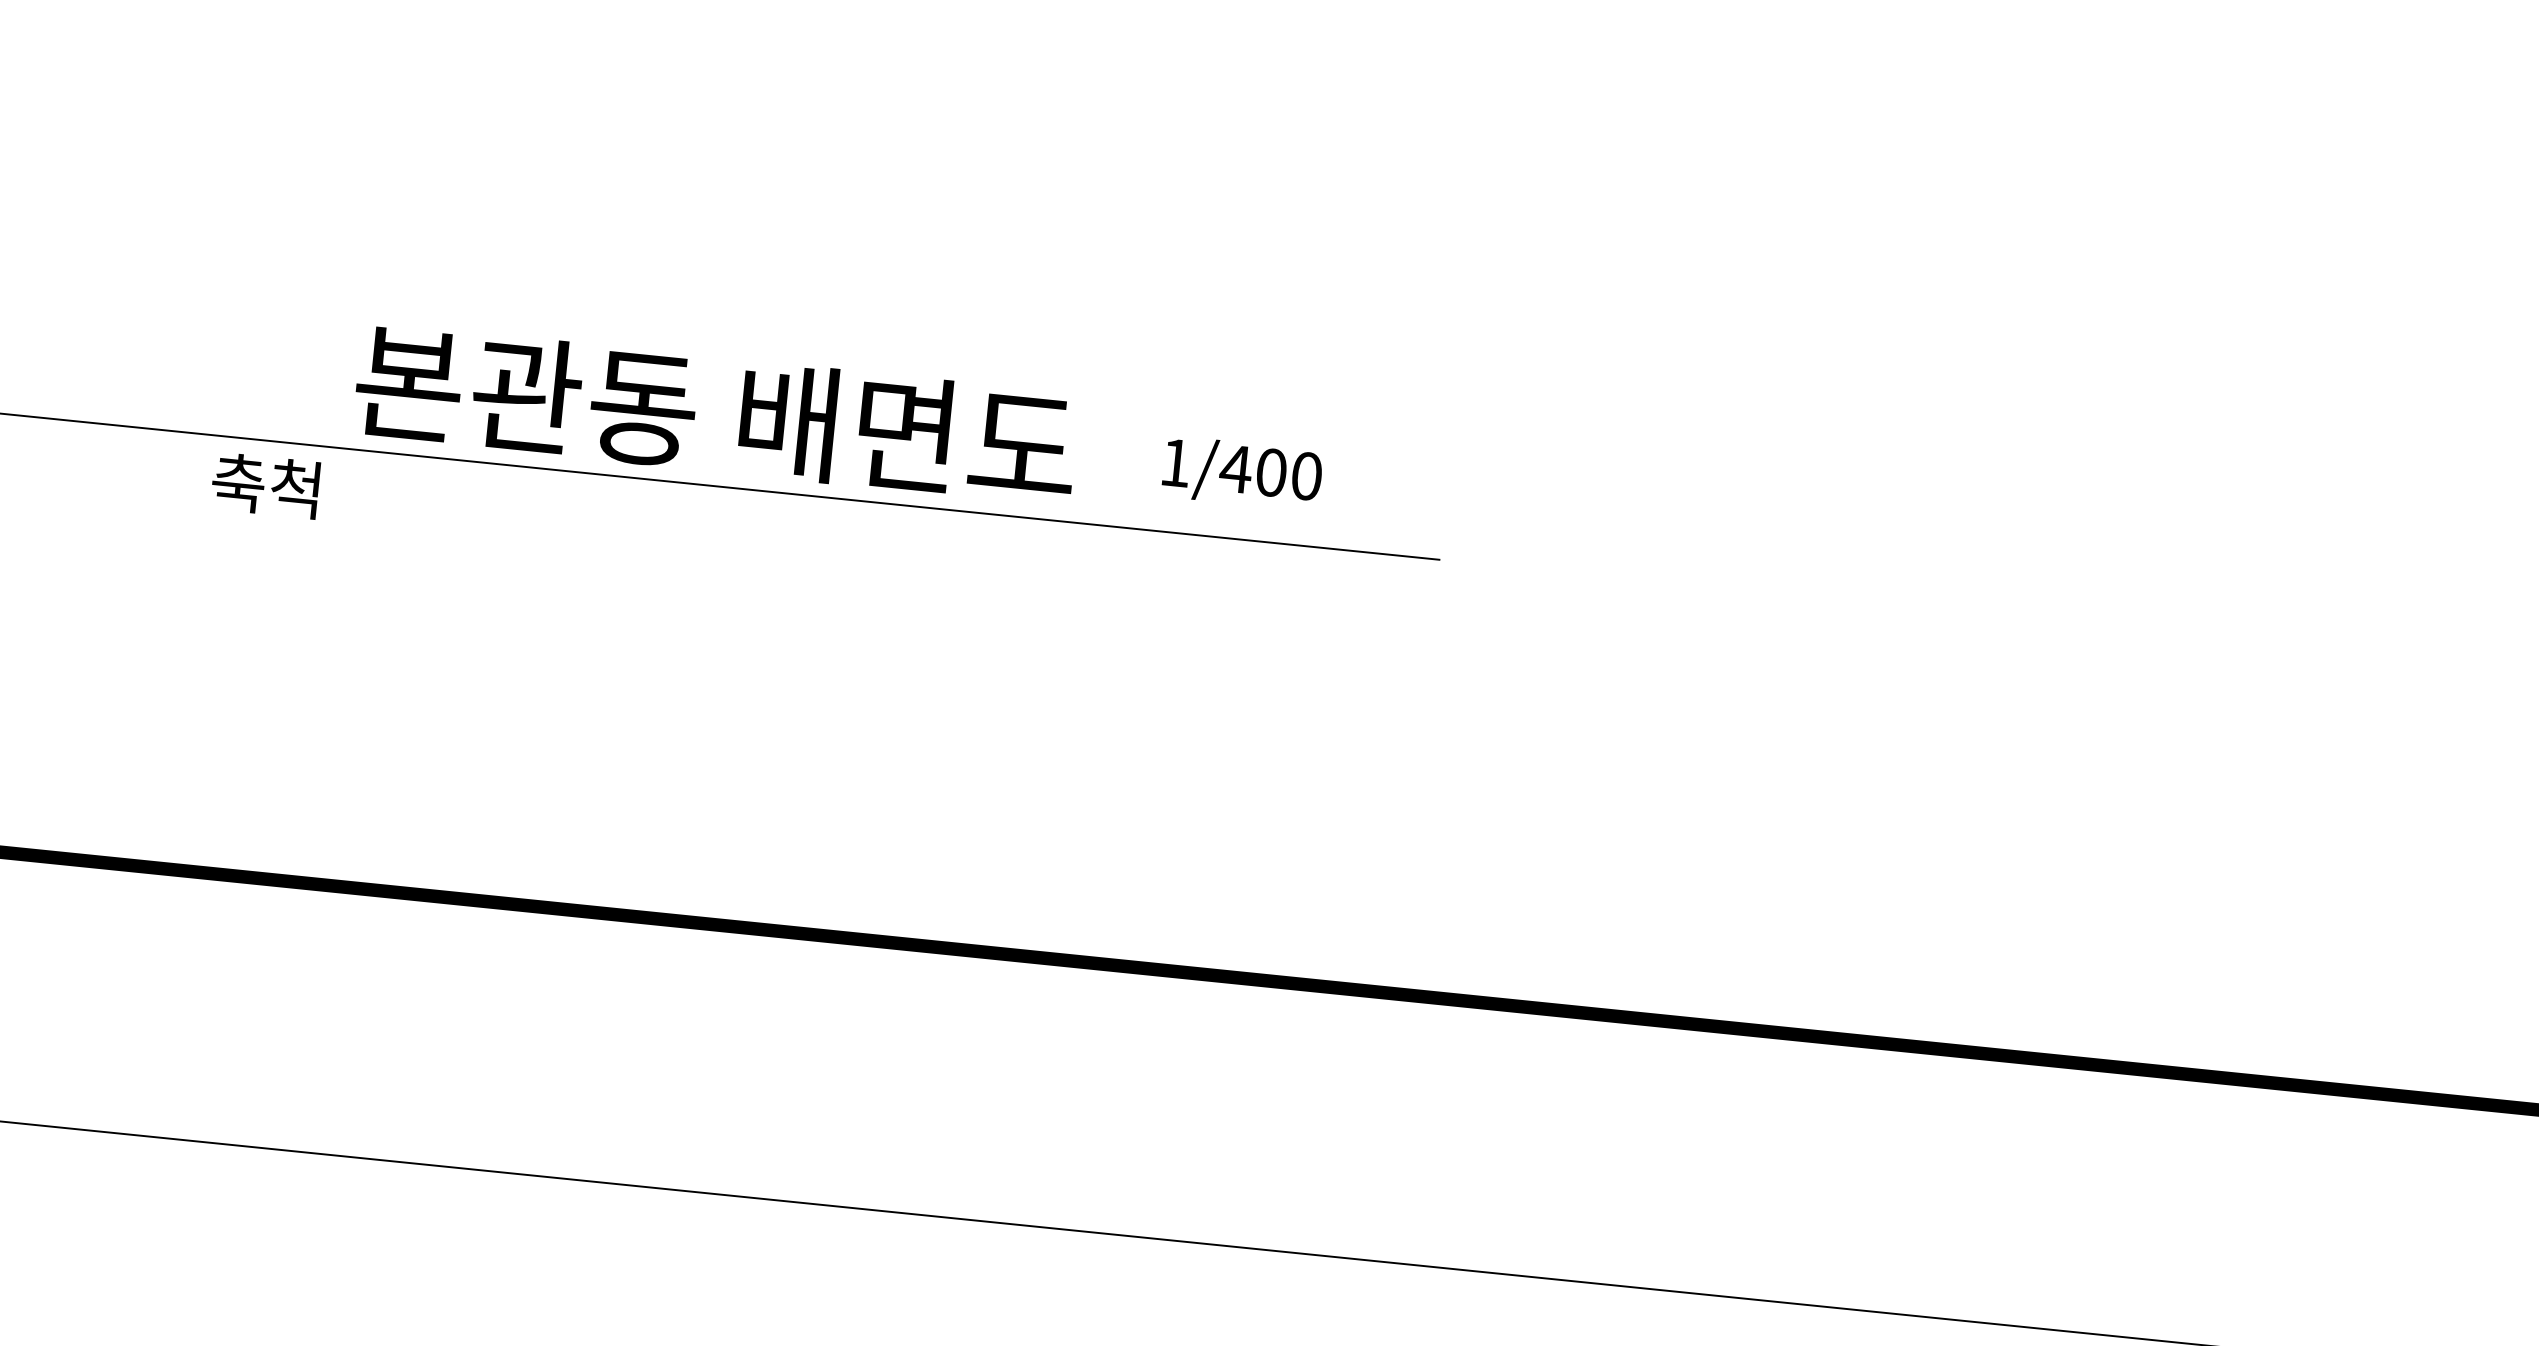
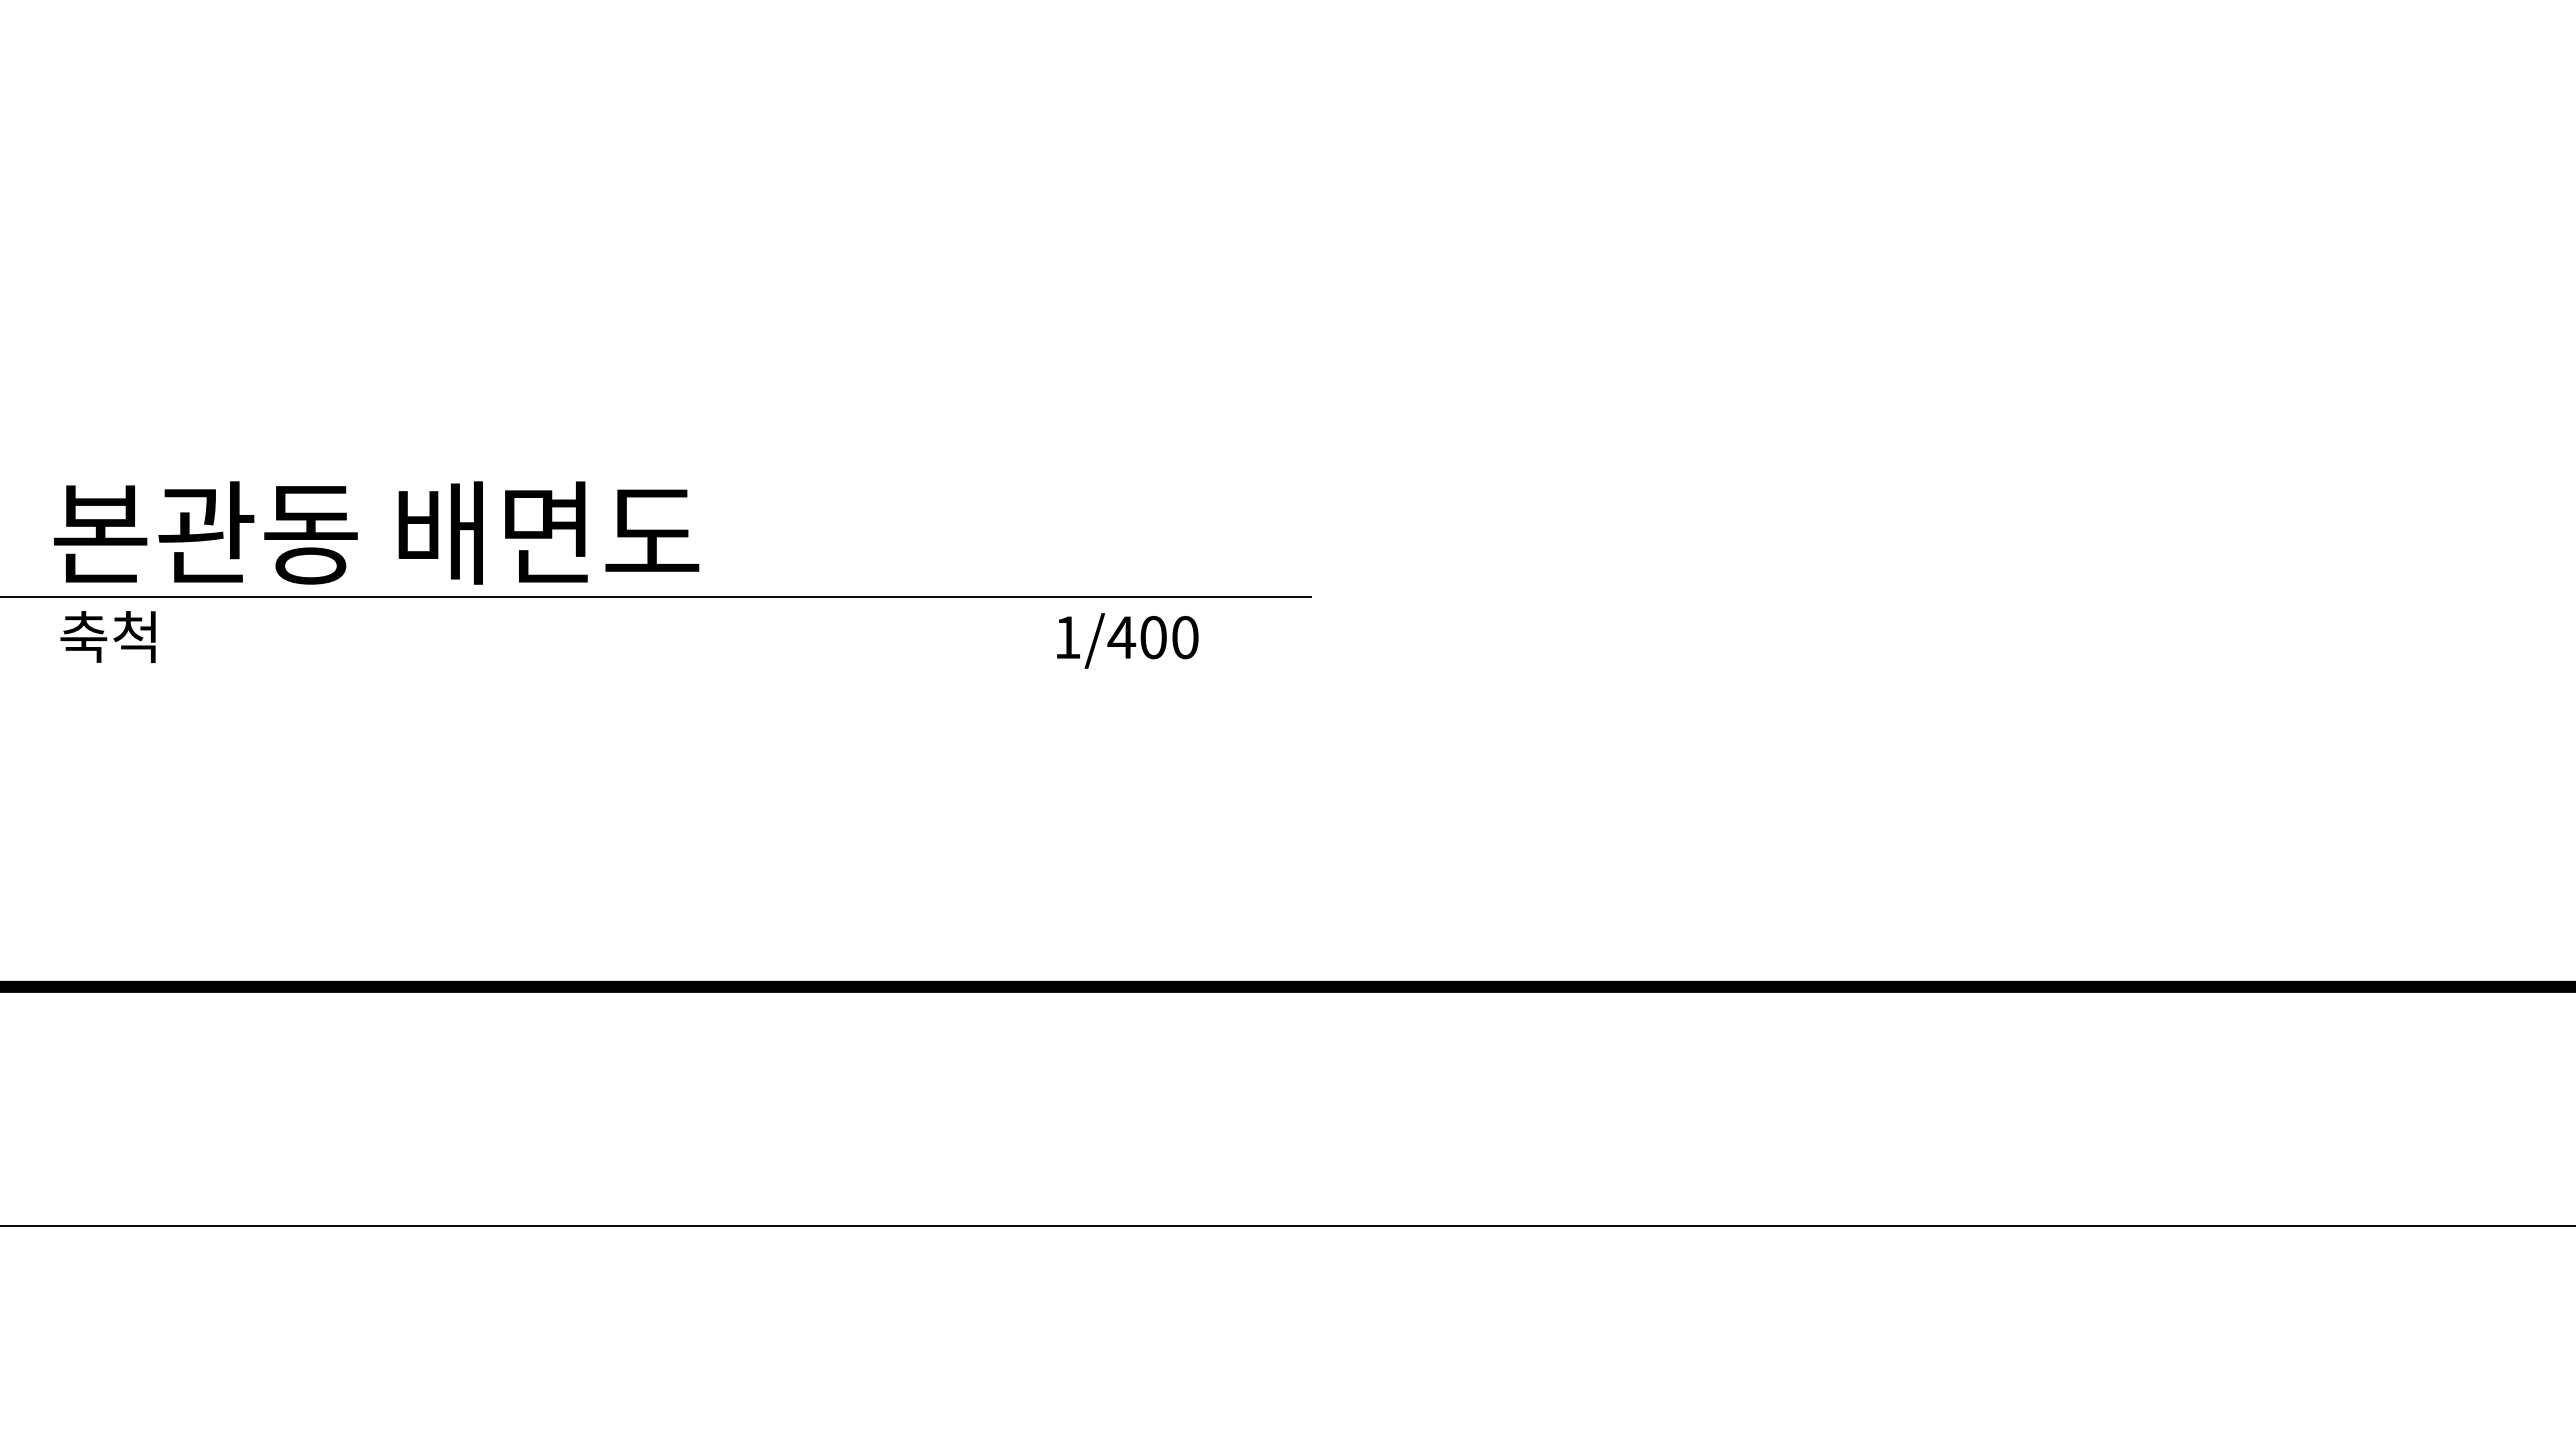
text: (716, 413) -> (376, 532), moved
text: (1242, 473) -> (1127, 640), moved
text: (264, 485) -> (107, 636), moved

